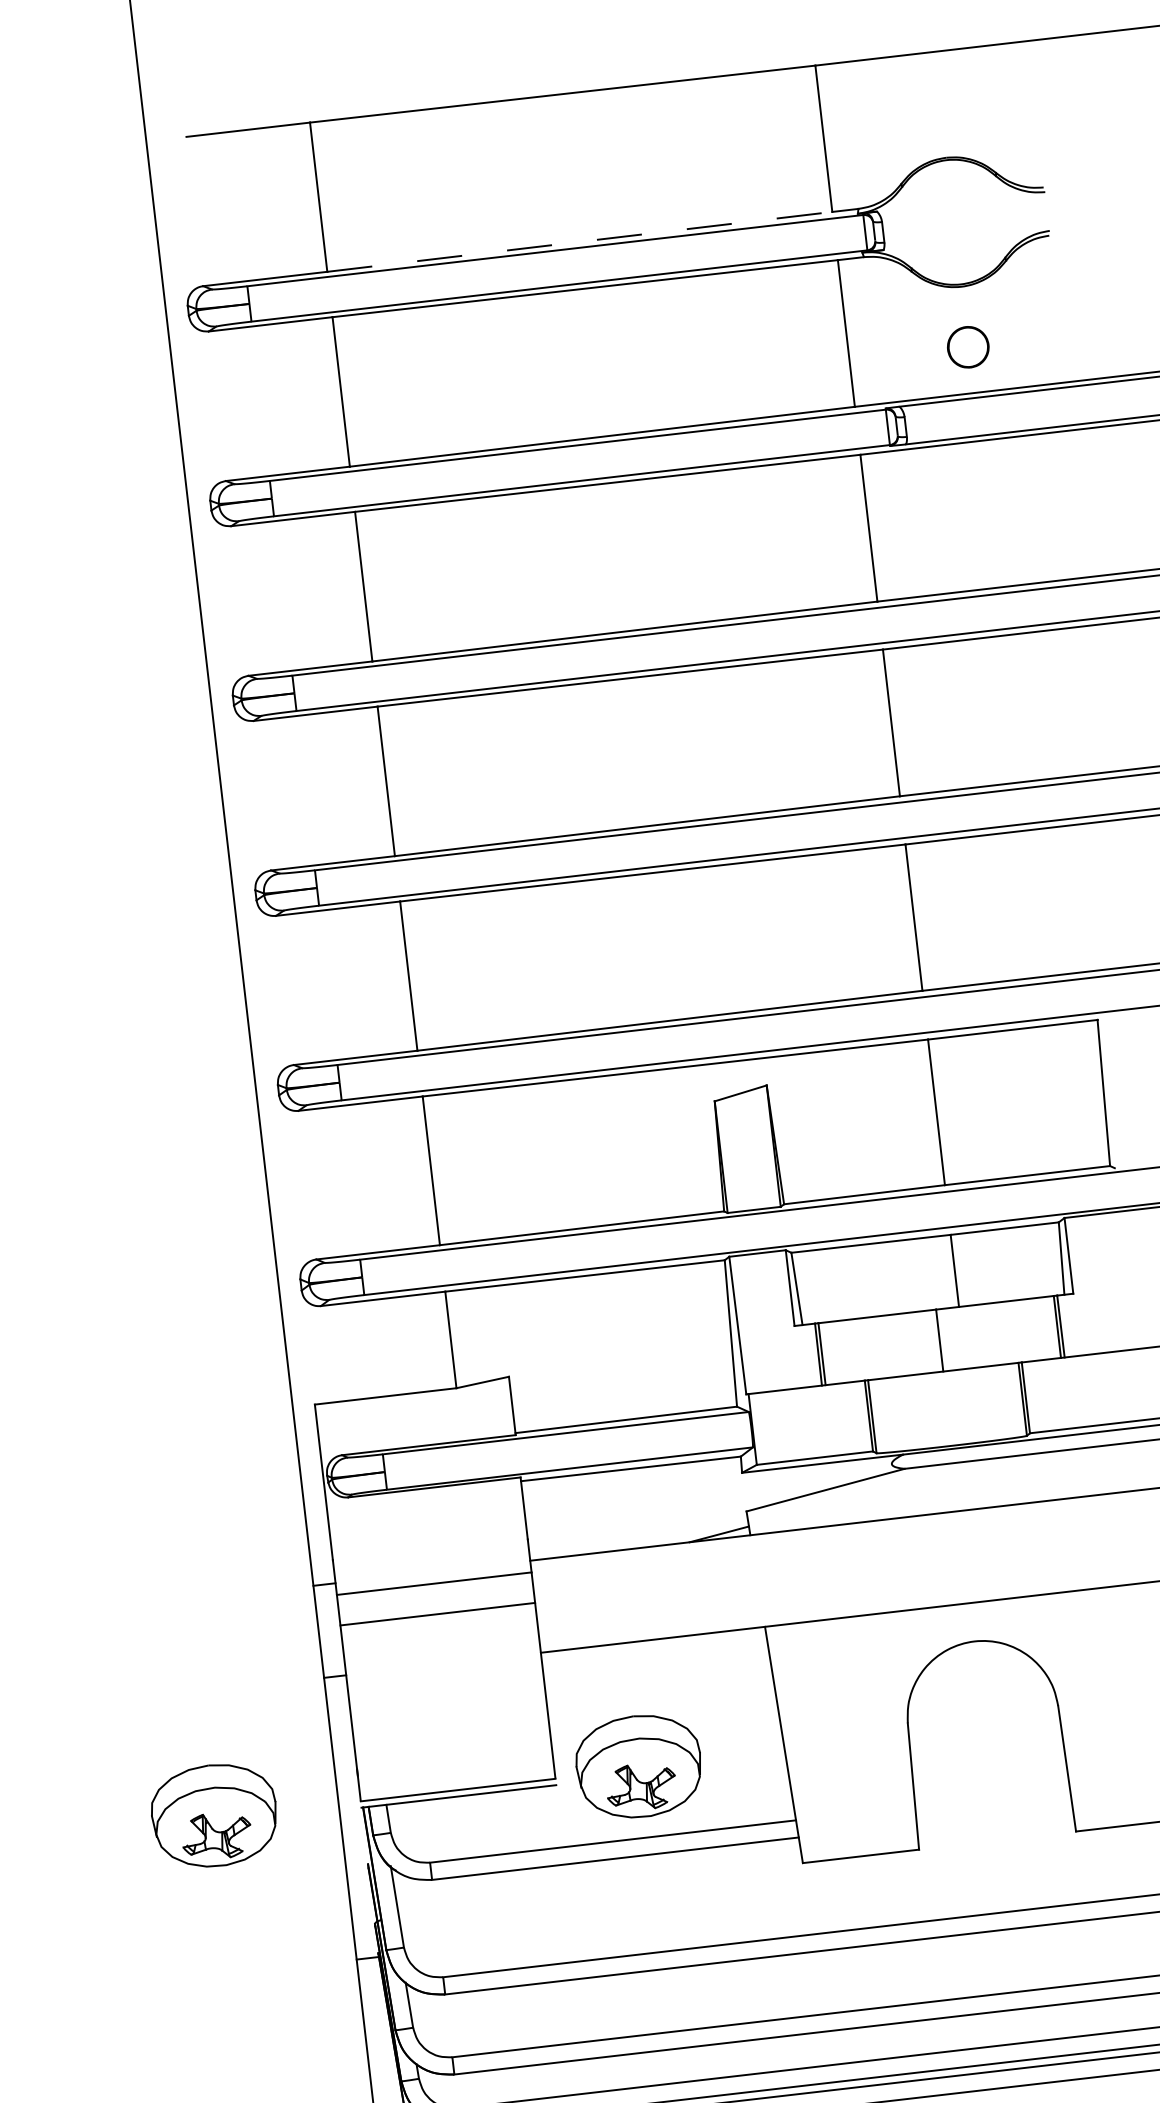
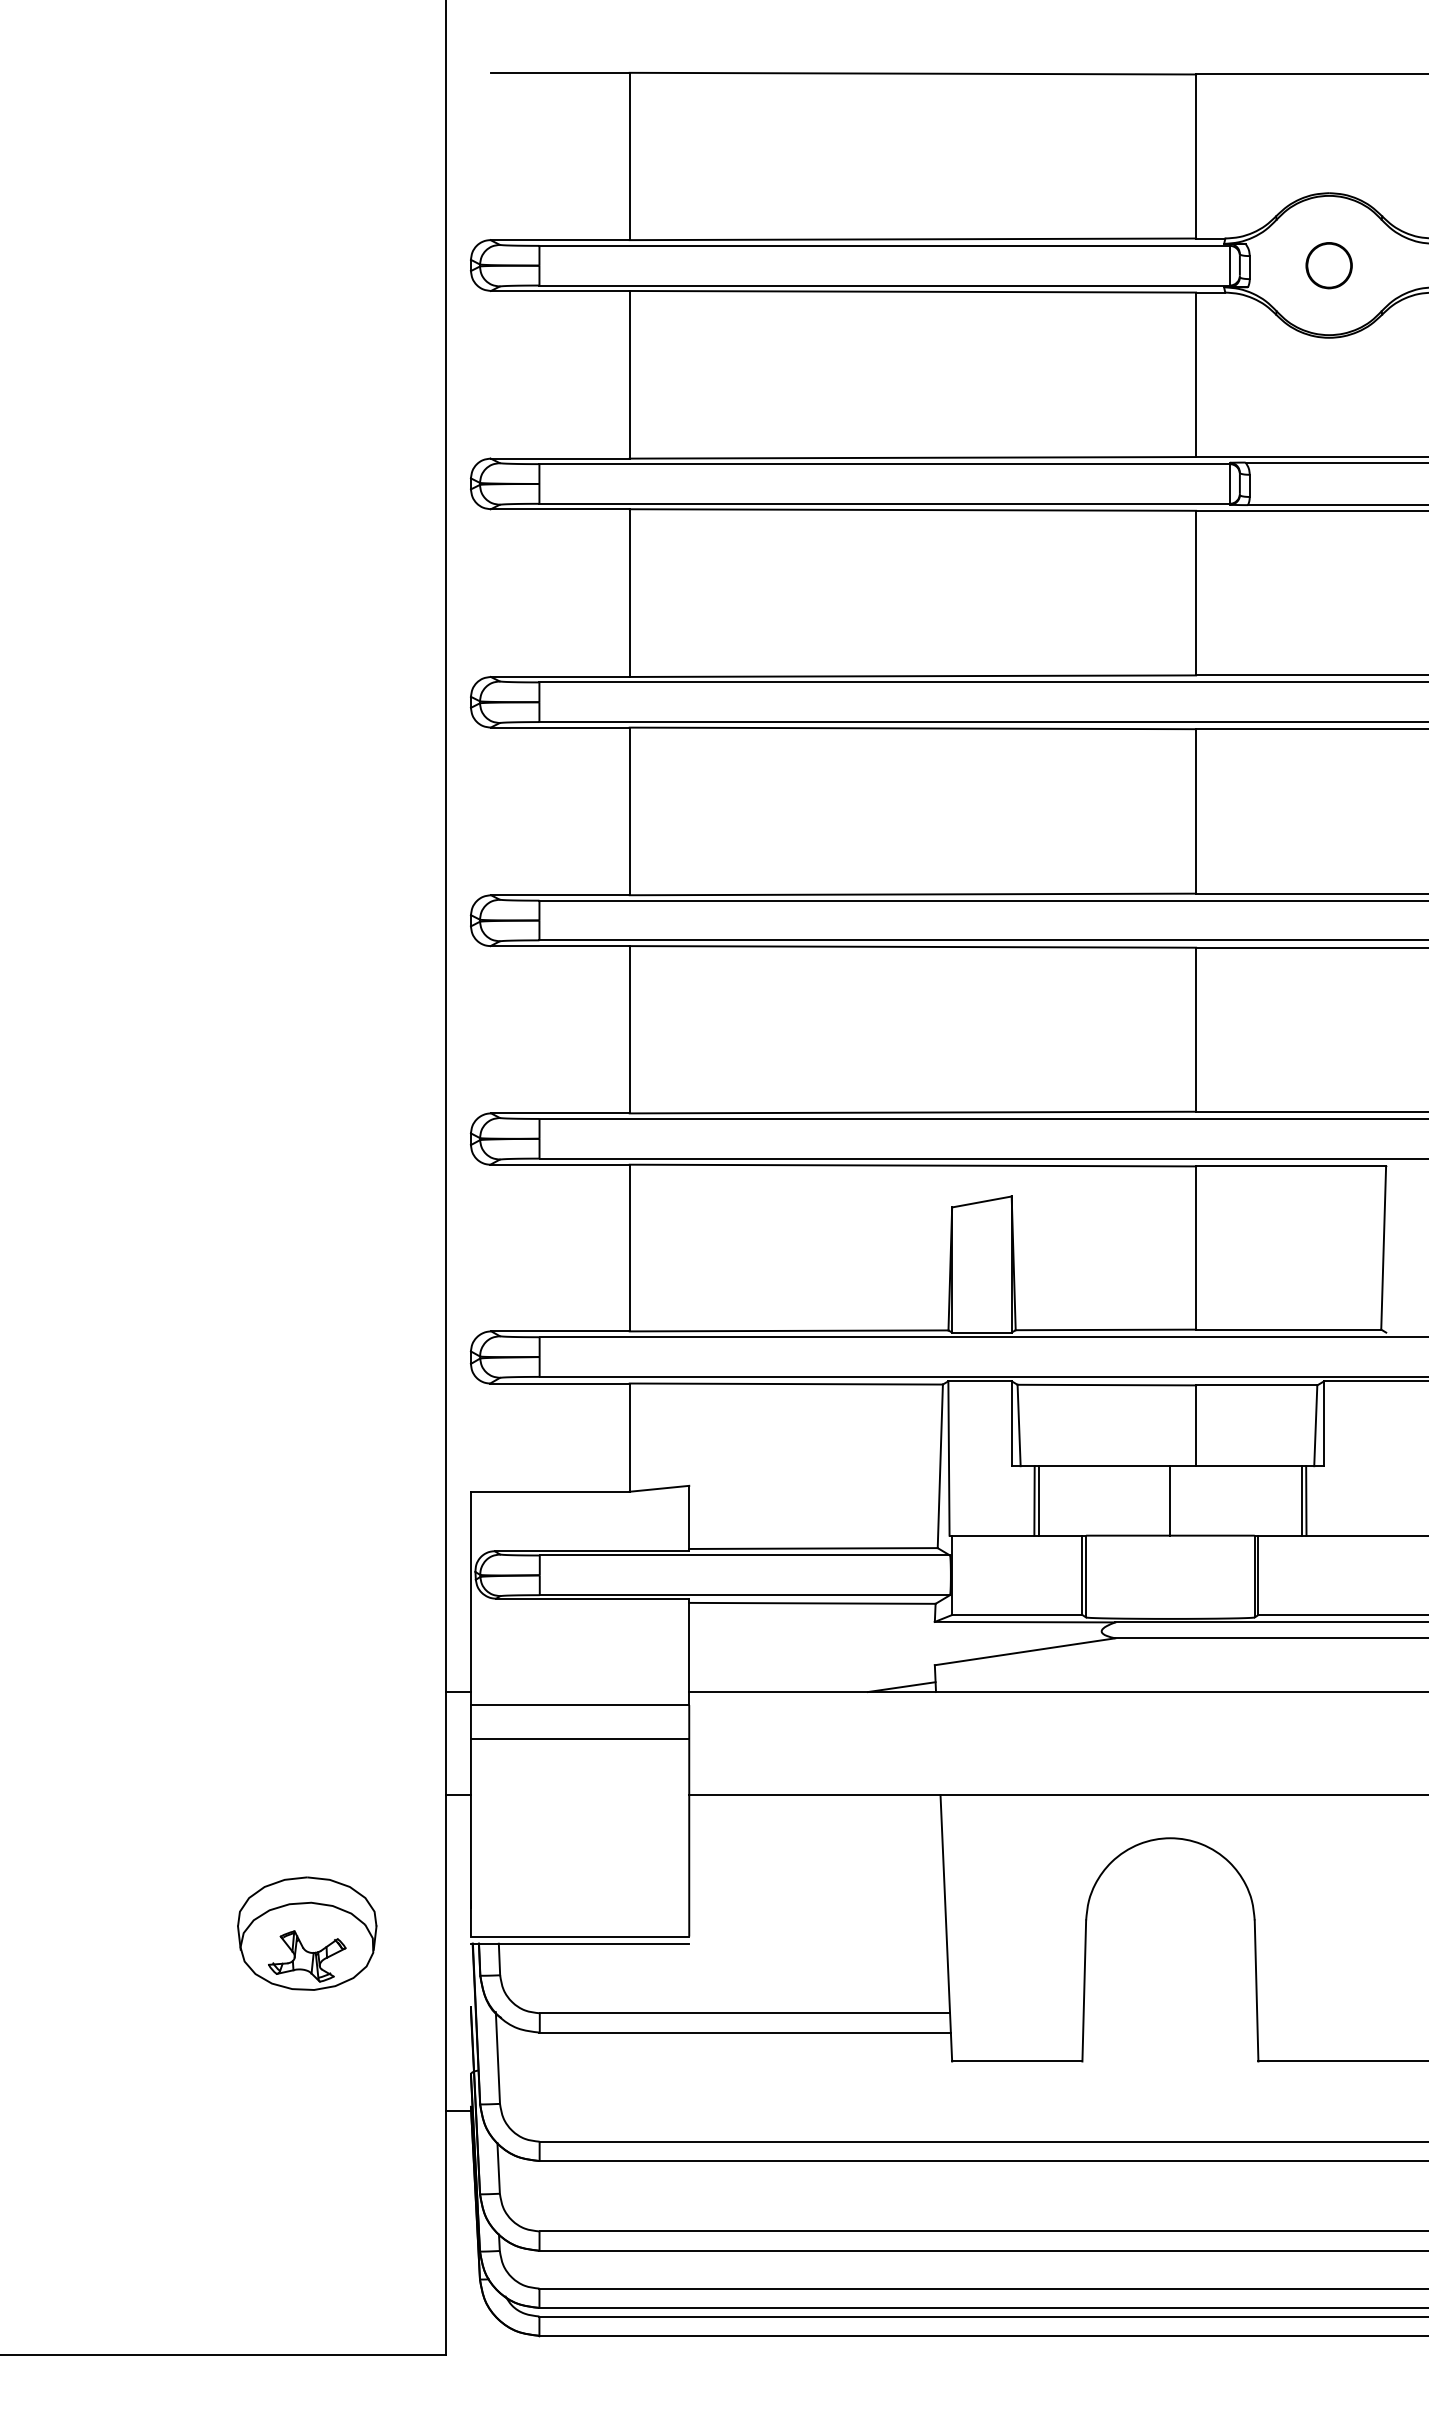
line: (580, 241) -> (913, 239), dashed -> solid
part: (967, 347) -> (1328, 265), moved
part: (639, 1766) -> (783, 1933), removed

